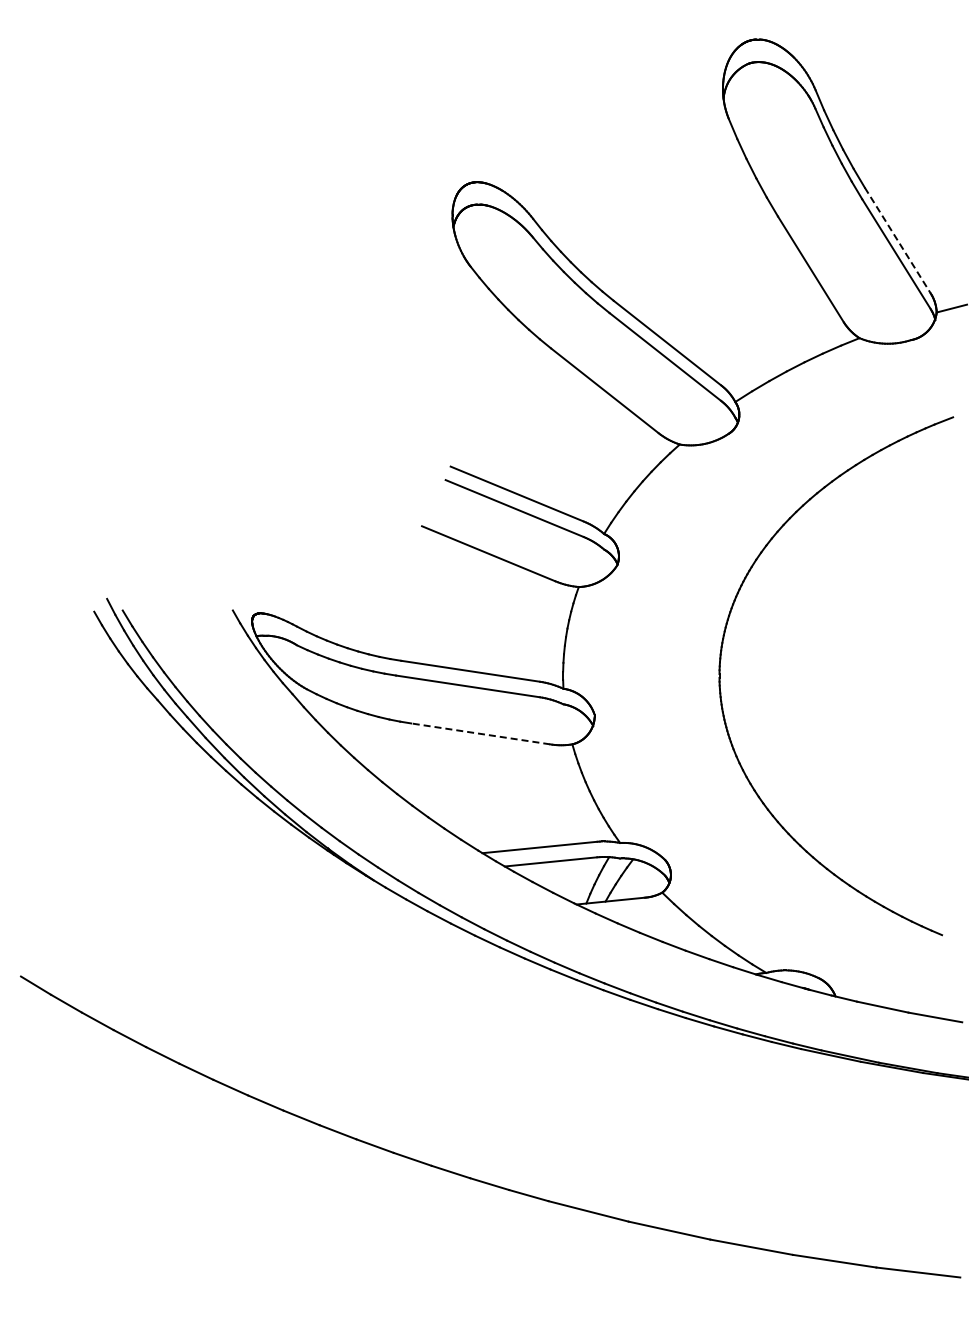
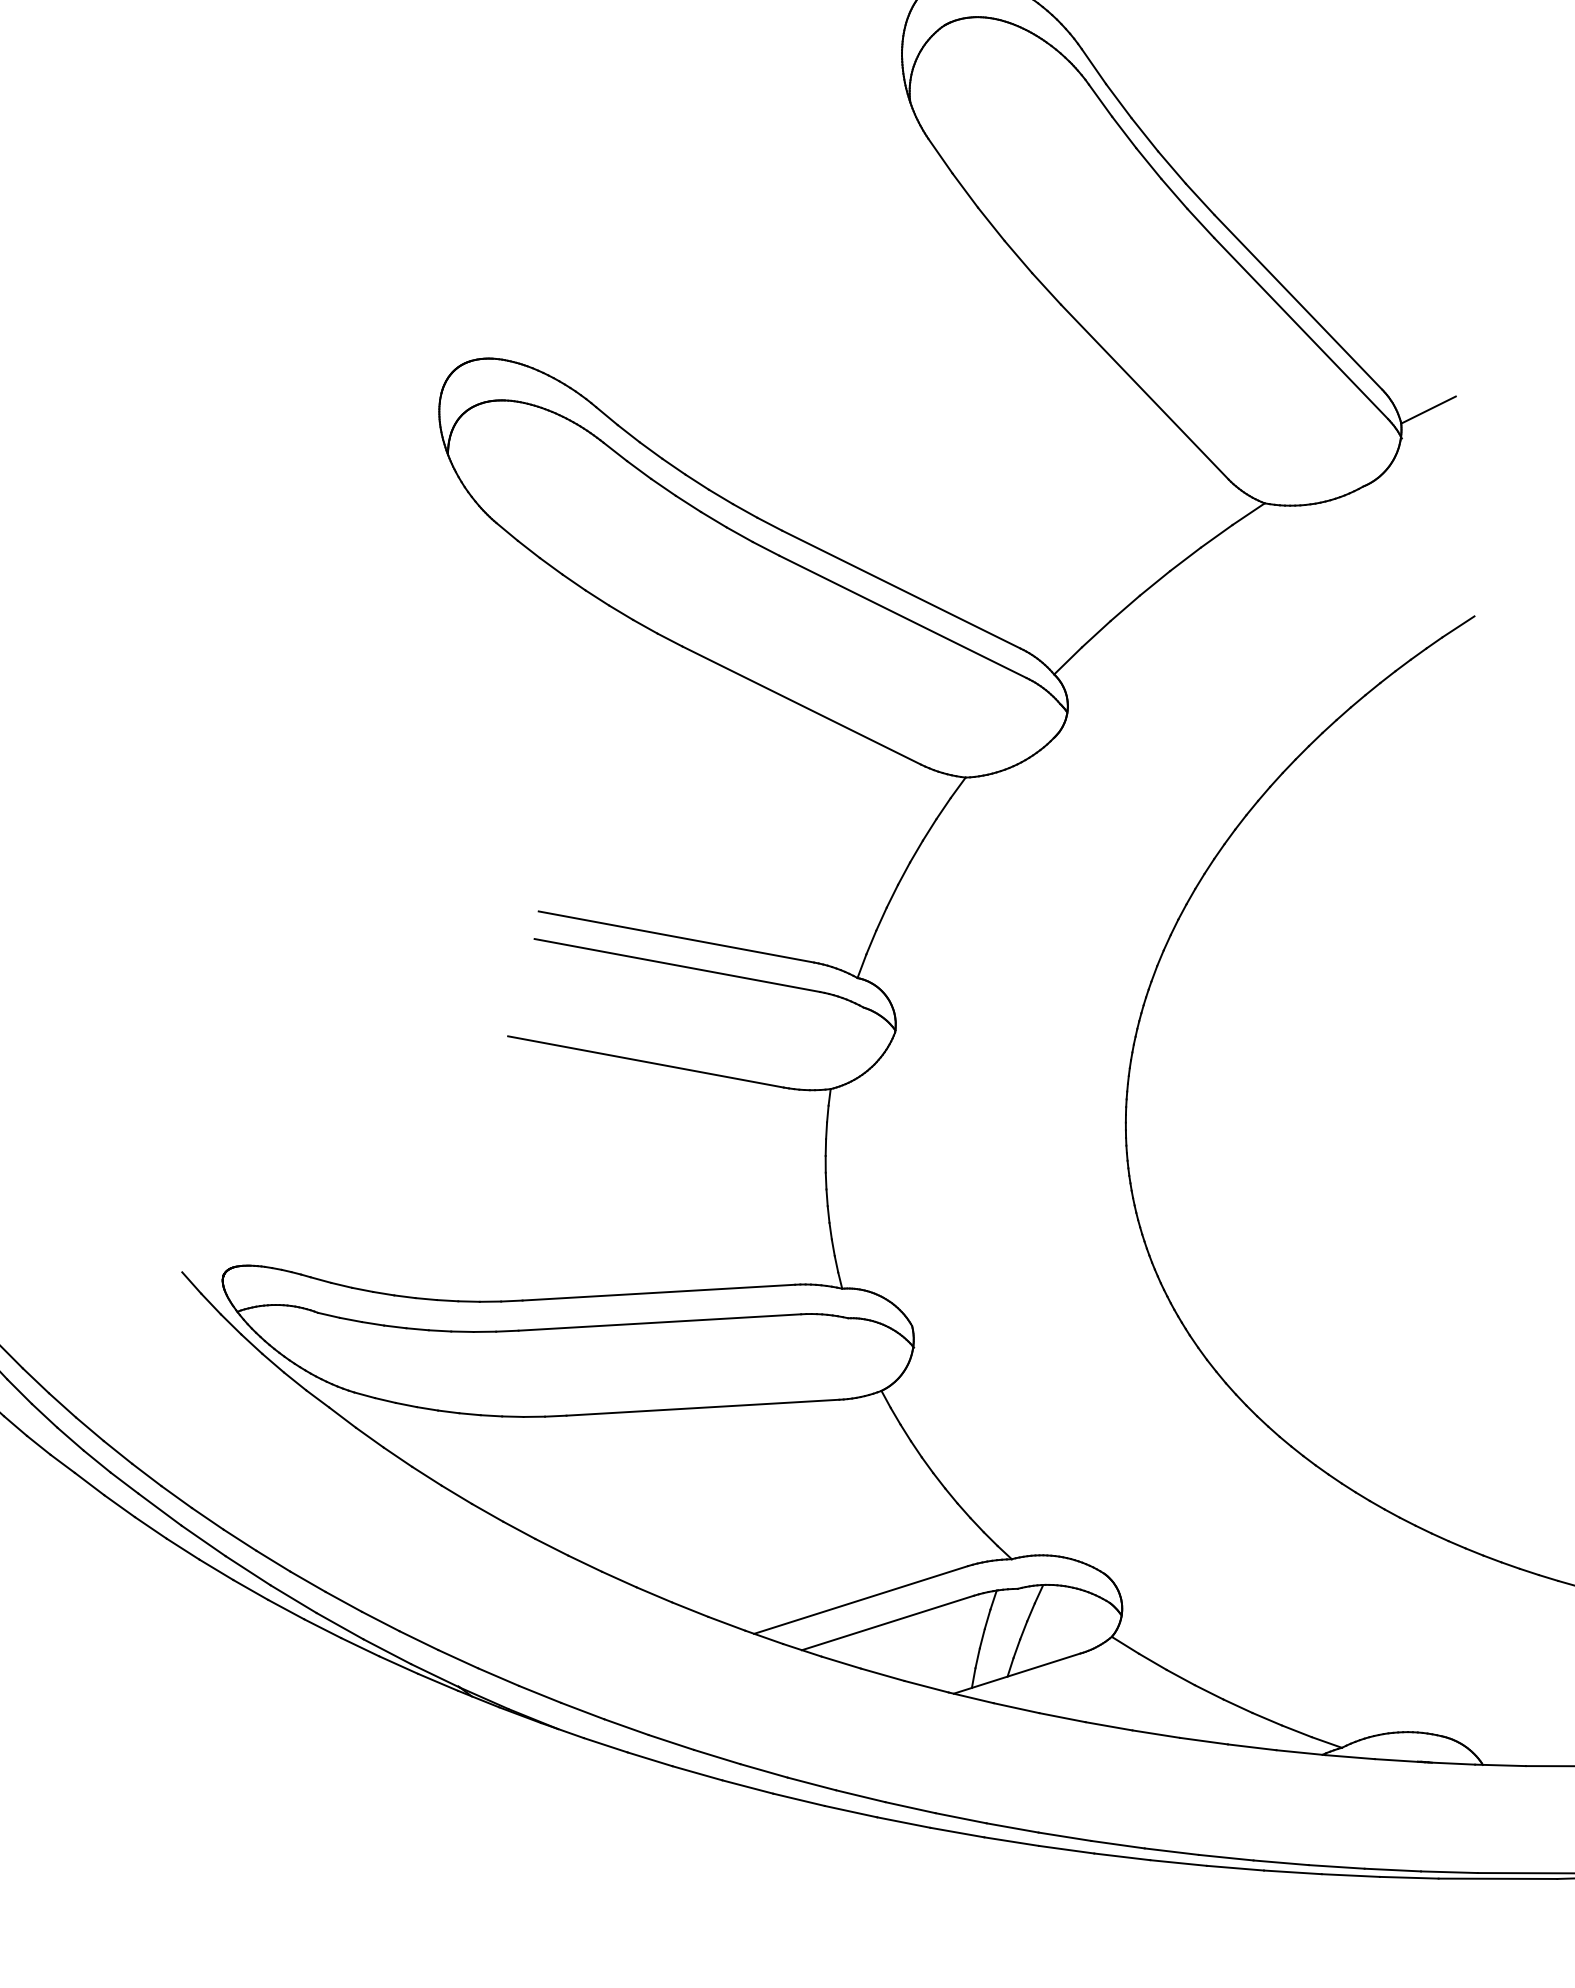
line: (898, 240) -> (1299, 301), dashed -> solid
line: (480, 733) -> (702, 1407), dashed -> solid

